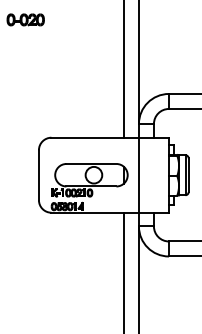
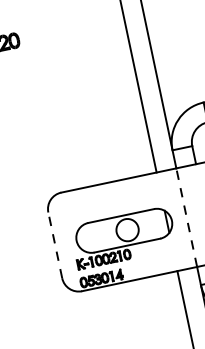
line: (38, 174) -> (54, 244), solid -> dashed
line: (138, 175) -> (186, 218), solid -> dashed

